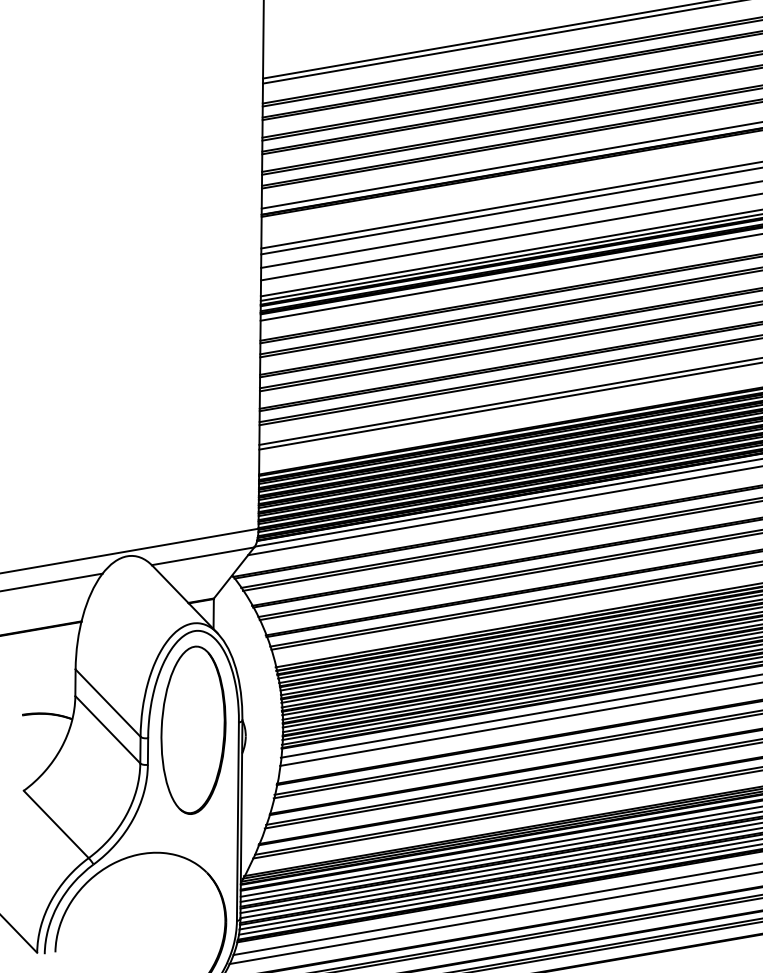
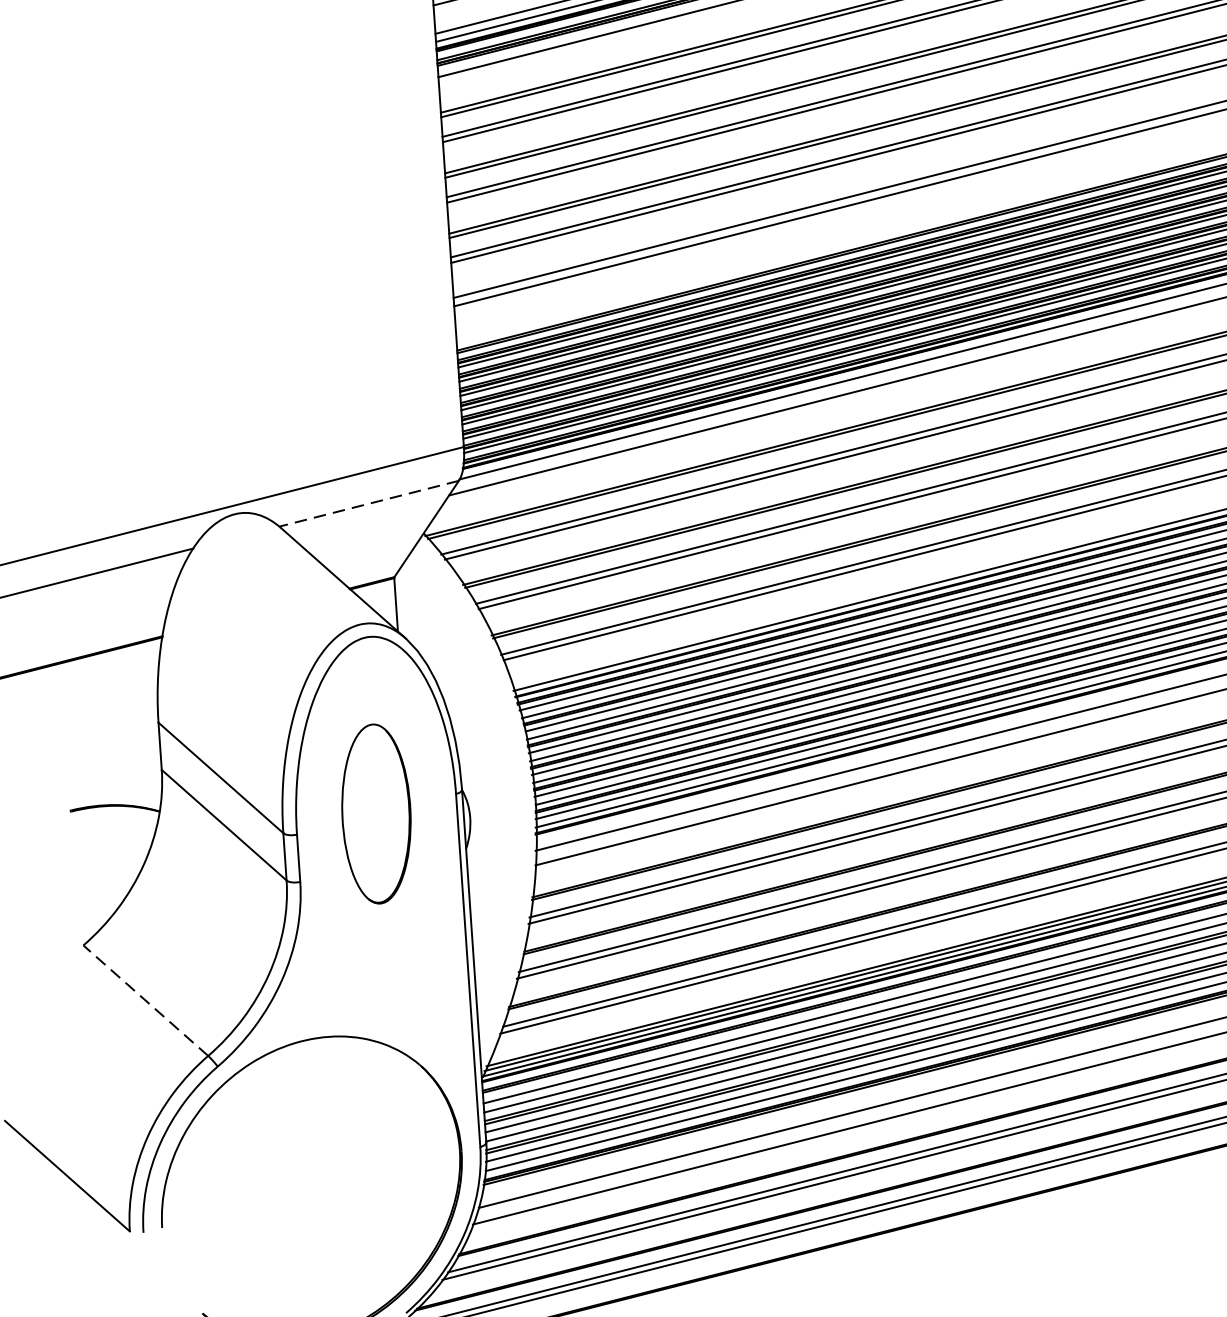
line: (203, 556) -> (369, 504), solid -> dashed
part: (193, 729) -> (376, 812), size x0.6
line: (56, 824) -> (146, 1000), solid -> dashed

